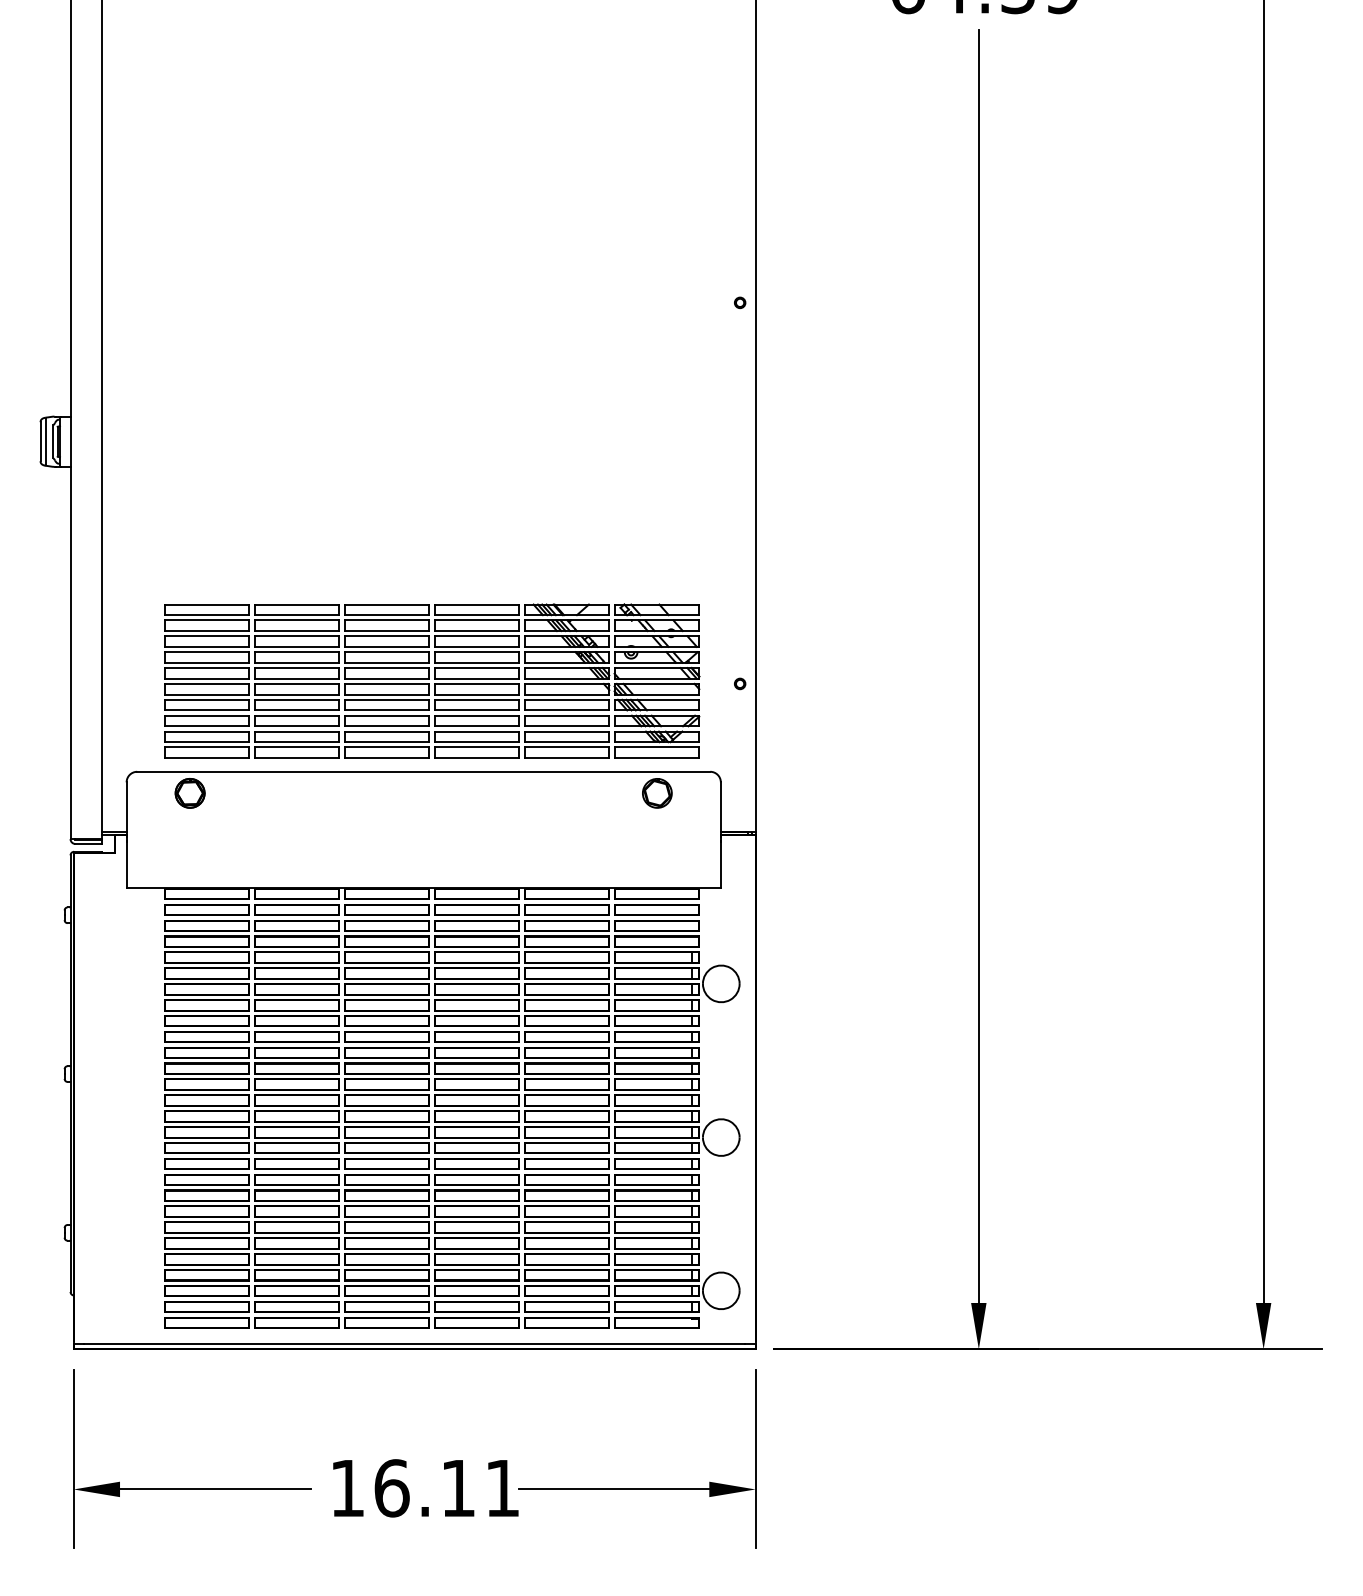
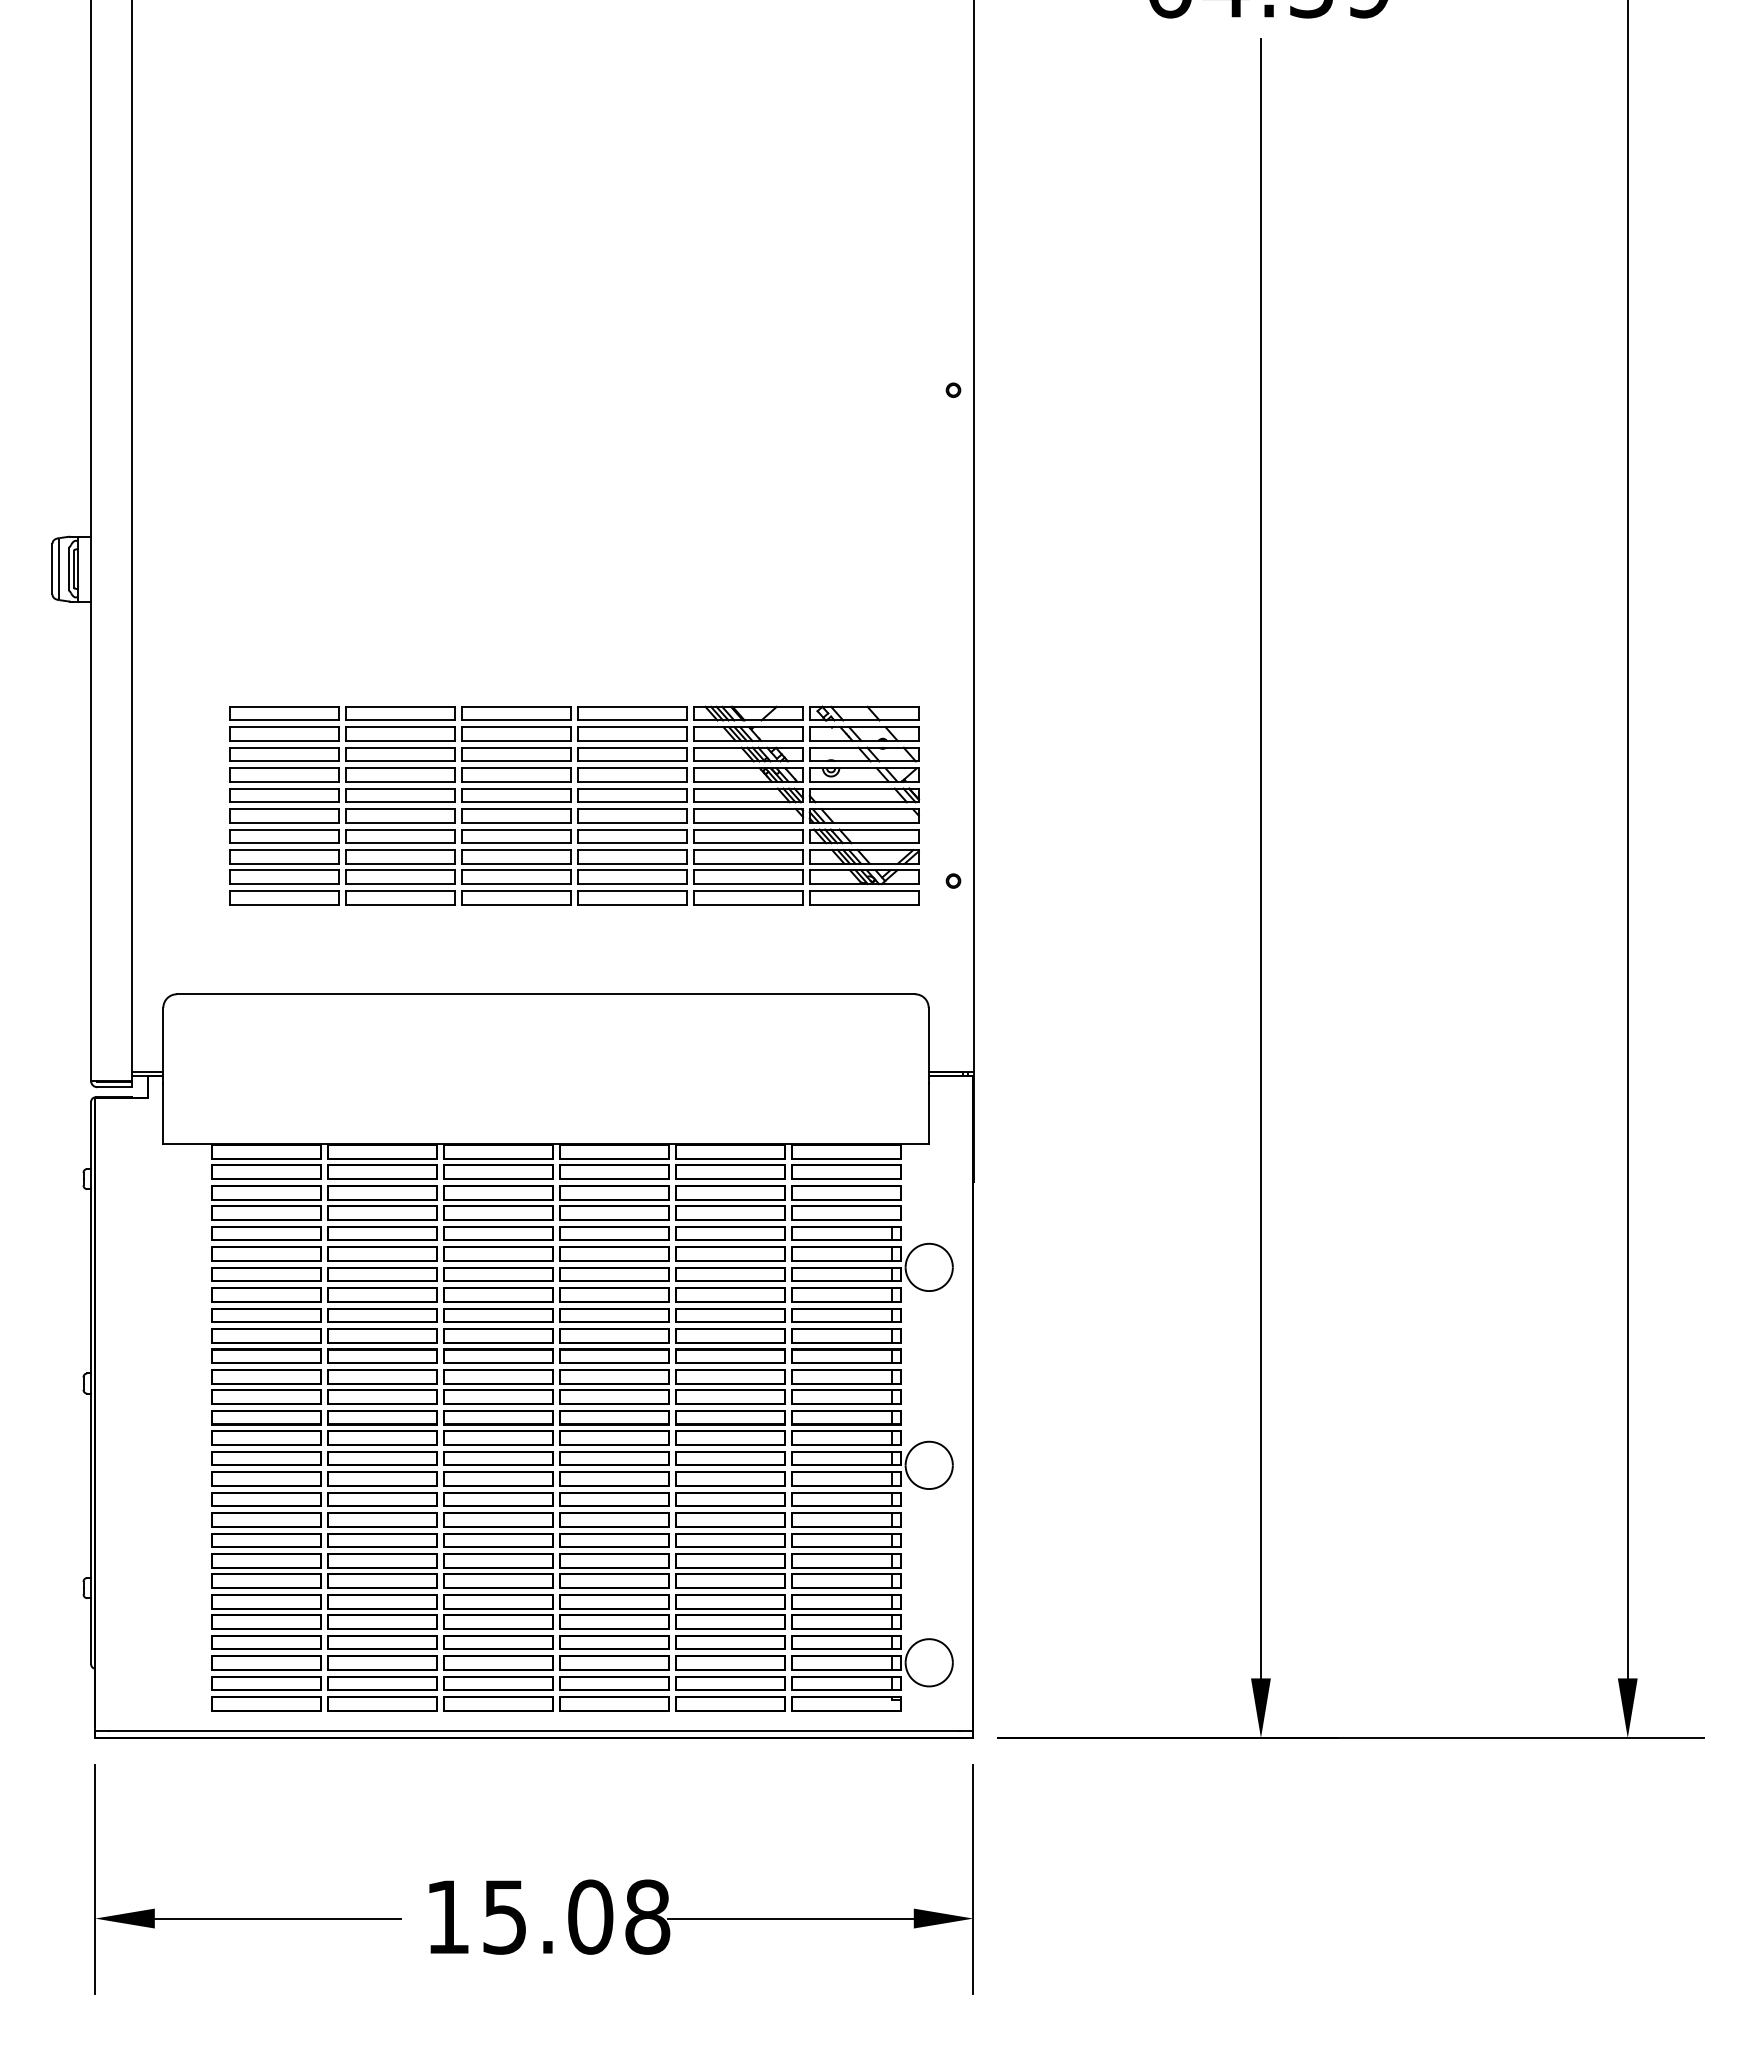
part: (431, 681) -> (574, 805), moved
part: (189, 792) -> (244, 1021), removed
part: (657, 792) -> (846, 1021), removed
text: (447, 1487) -> (576, 1916), 16.11 -> 15.08

